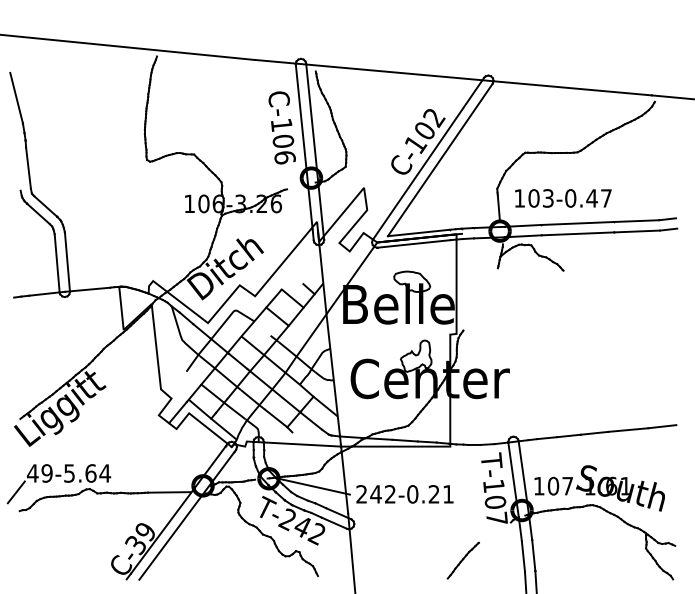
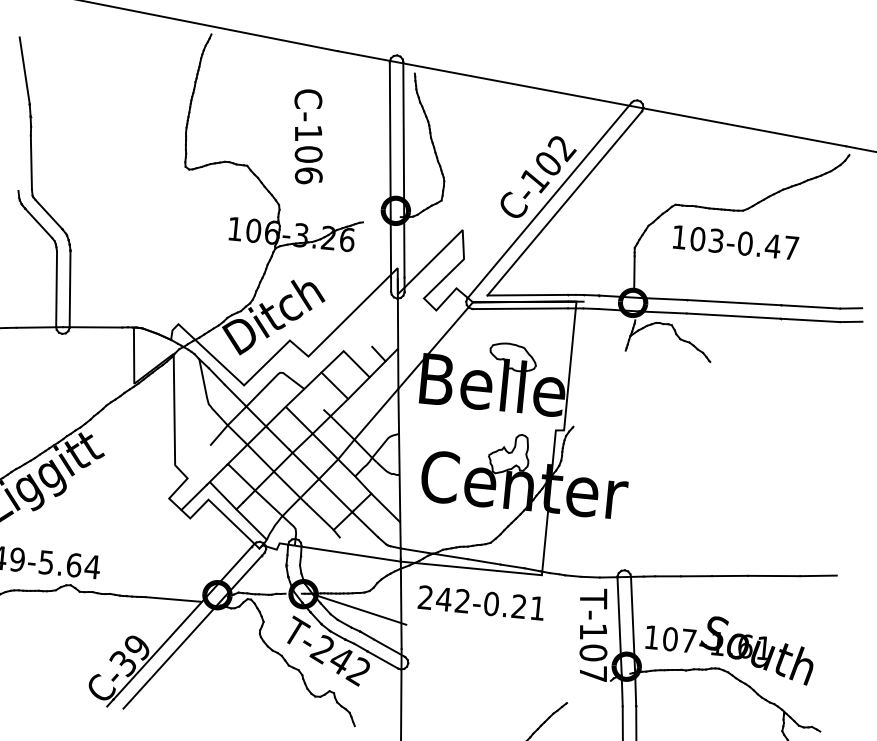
text: (281, 127) -> (307, 136), moved
text: (563, 198) -> (736, 242), moved
text: (404, 494) -> (480, 603), moved

